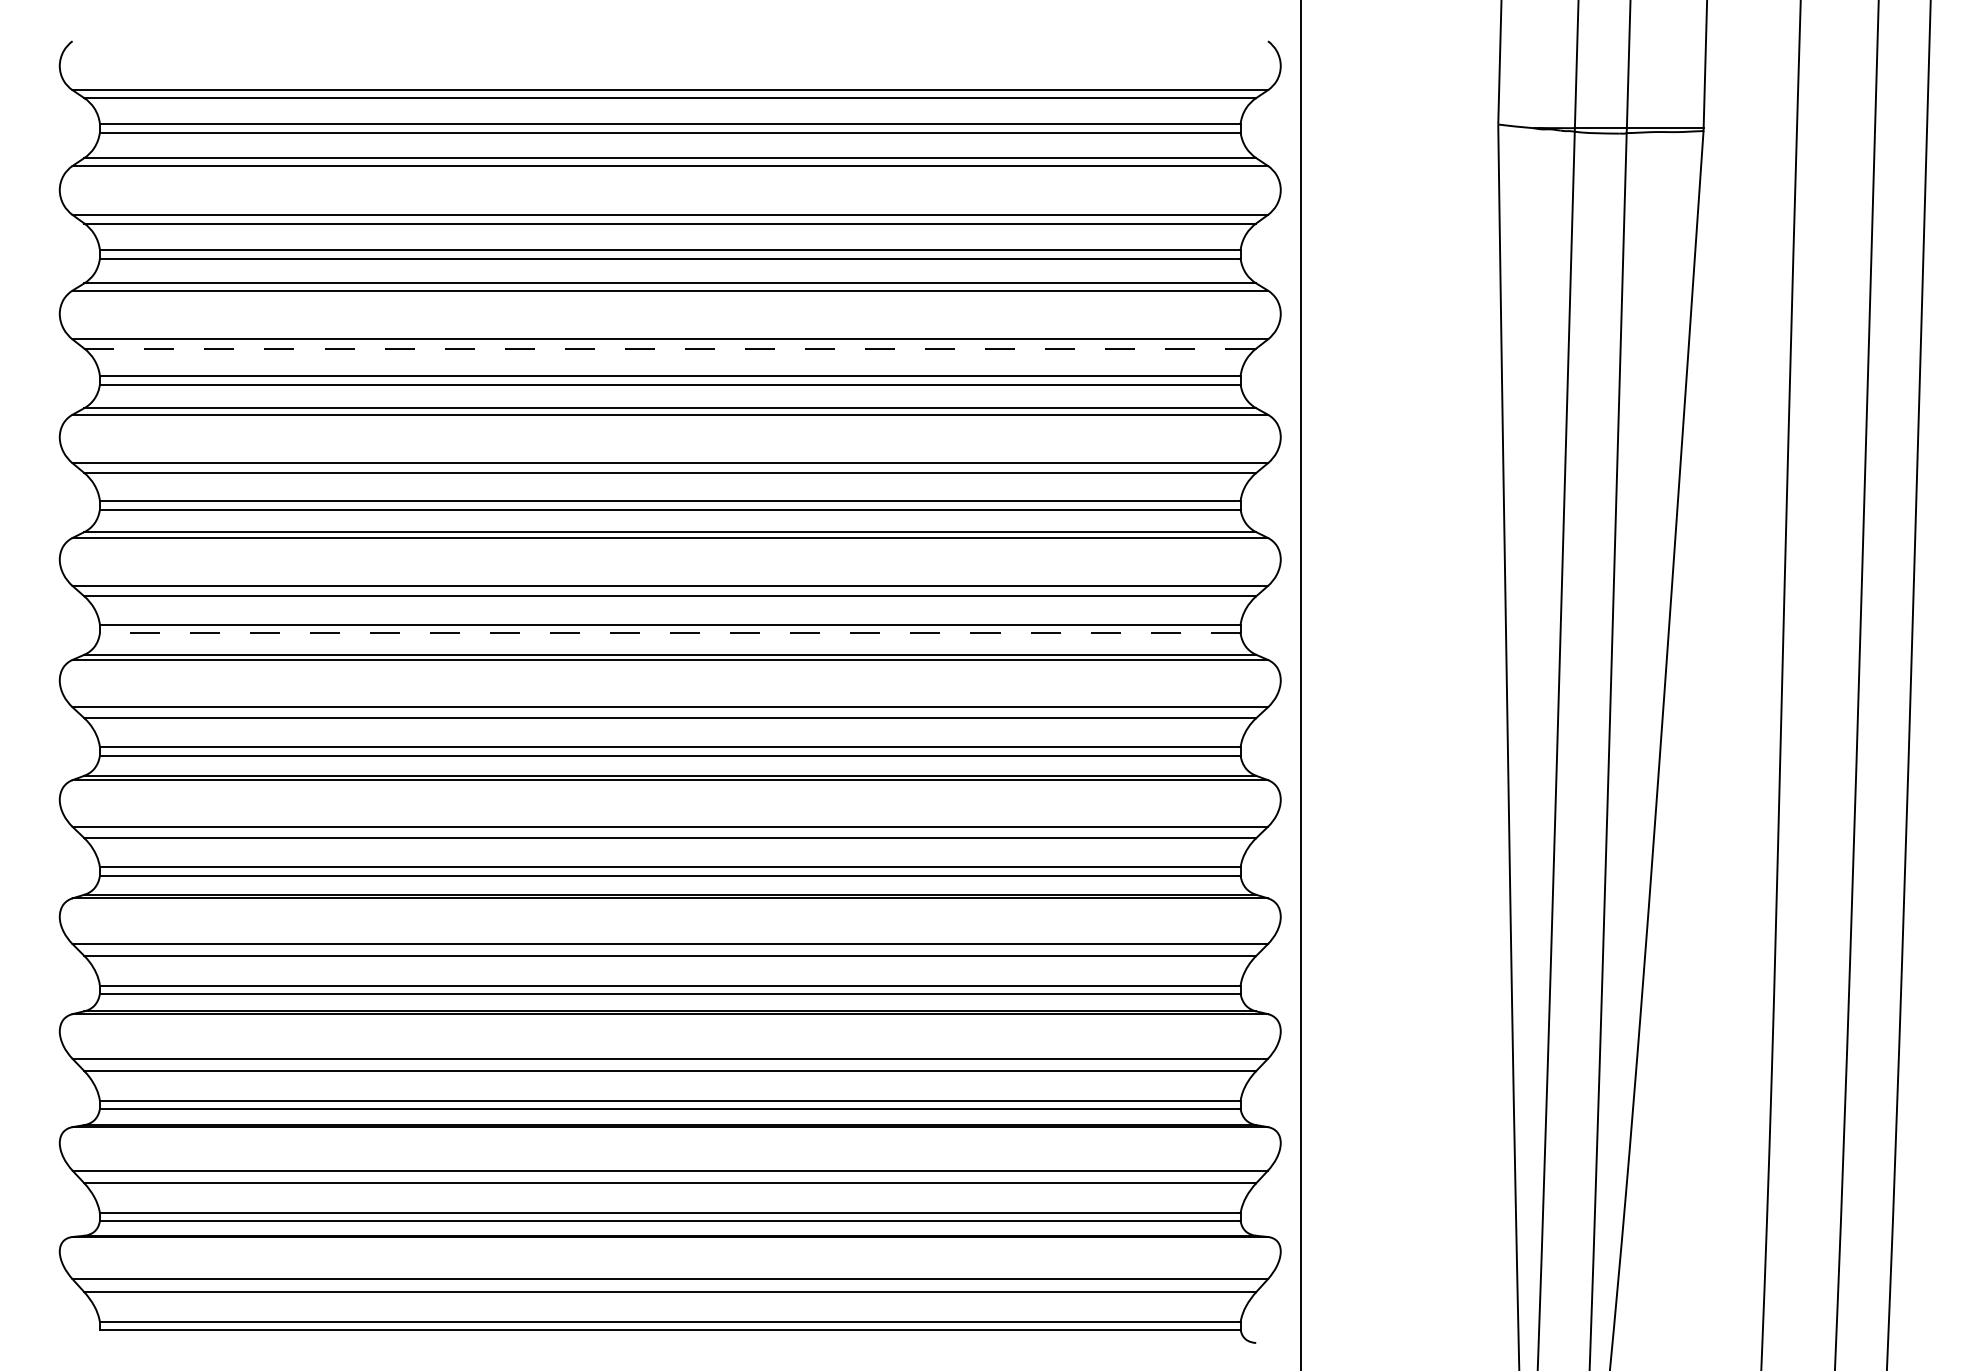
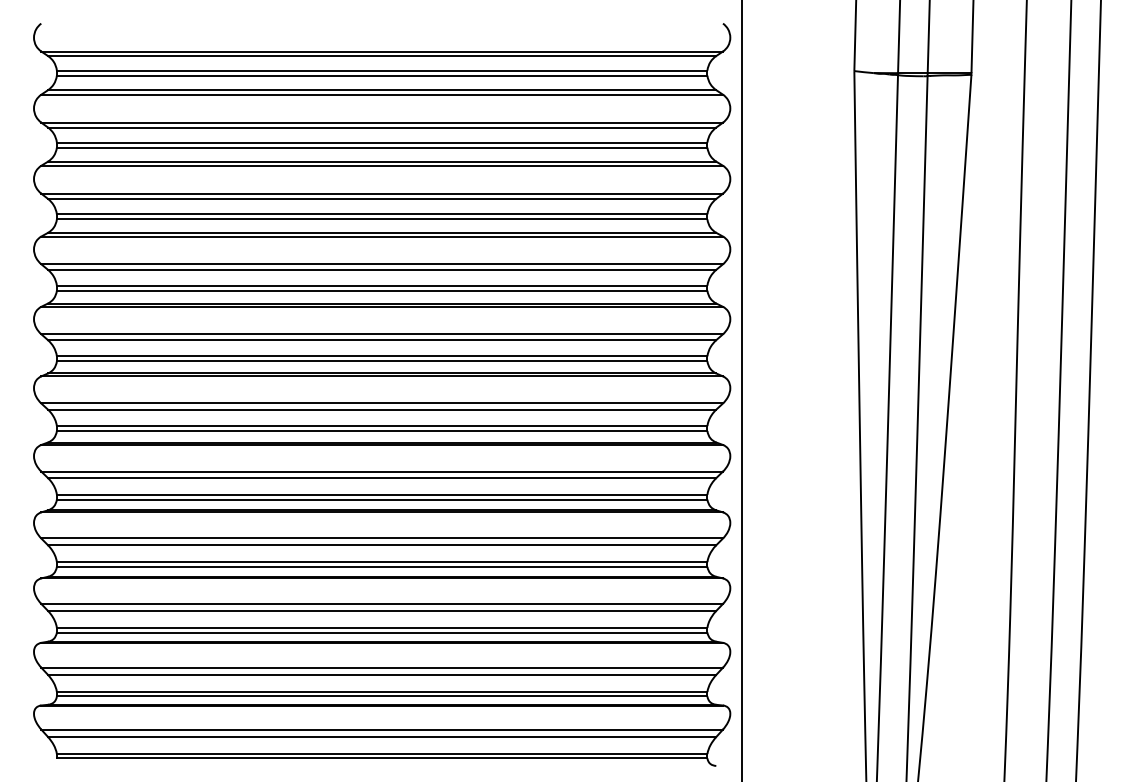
line: (670, 347) -> (382, 198), dashed -> solid
line: (669, 633) -> (381, 361), dashed -> solid

